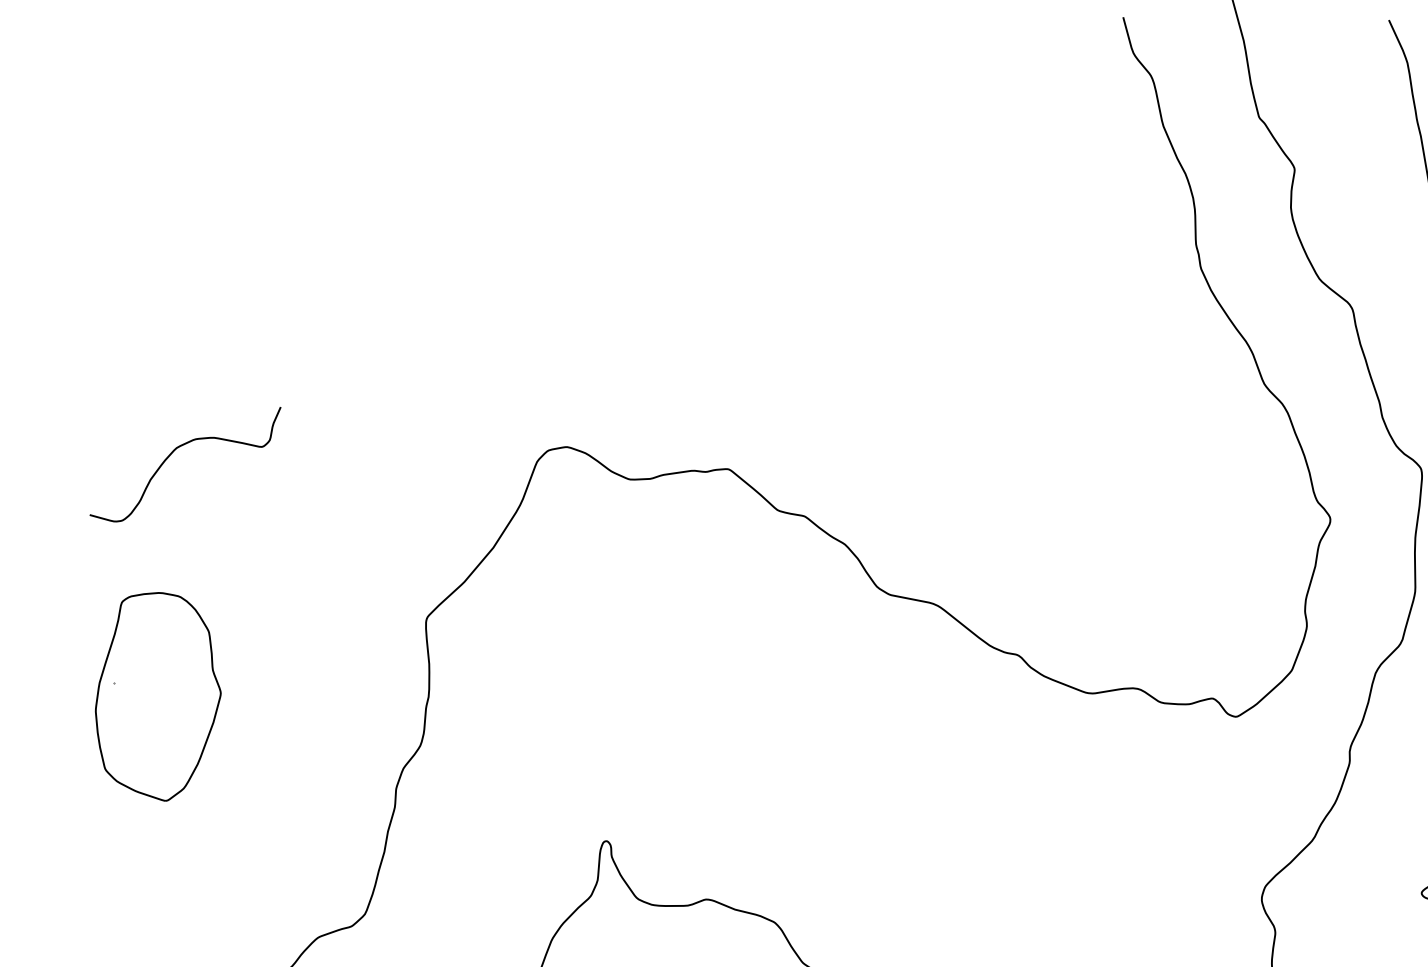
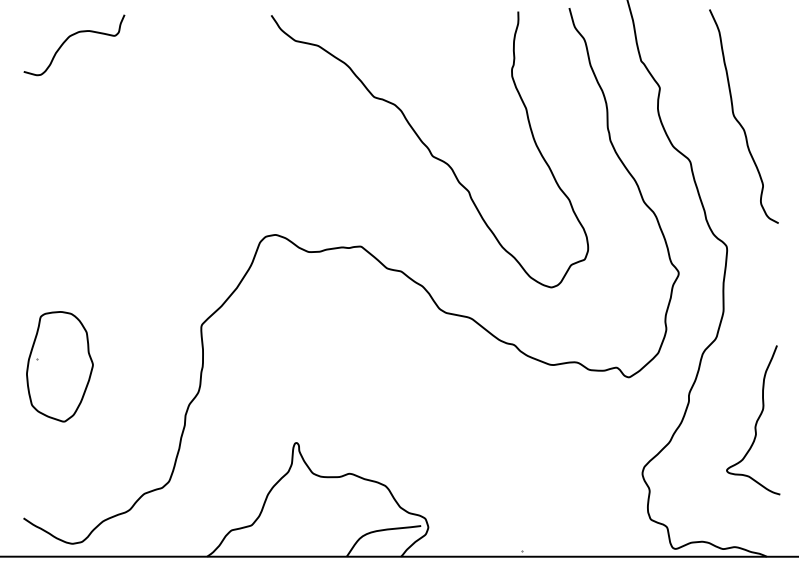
curve: (858, 285) -> (429, 149), added
curve: (172, 455) -> (67, 40), moved

